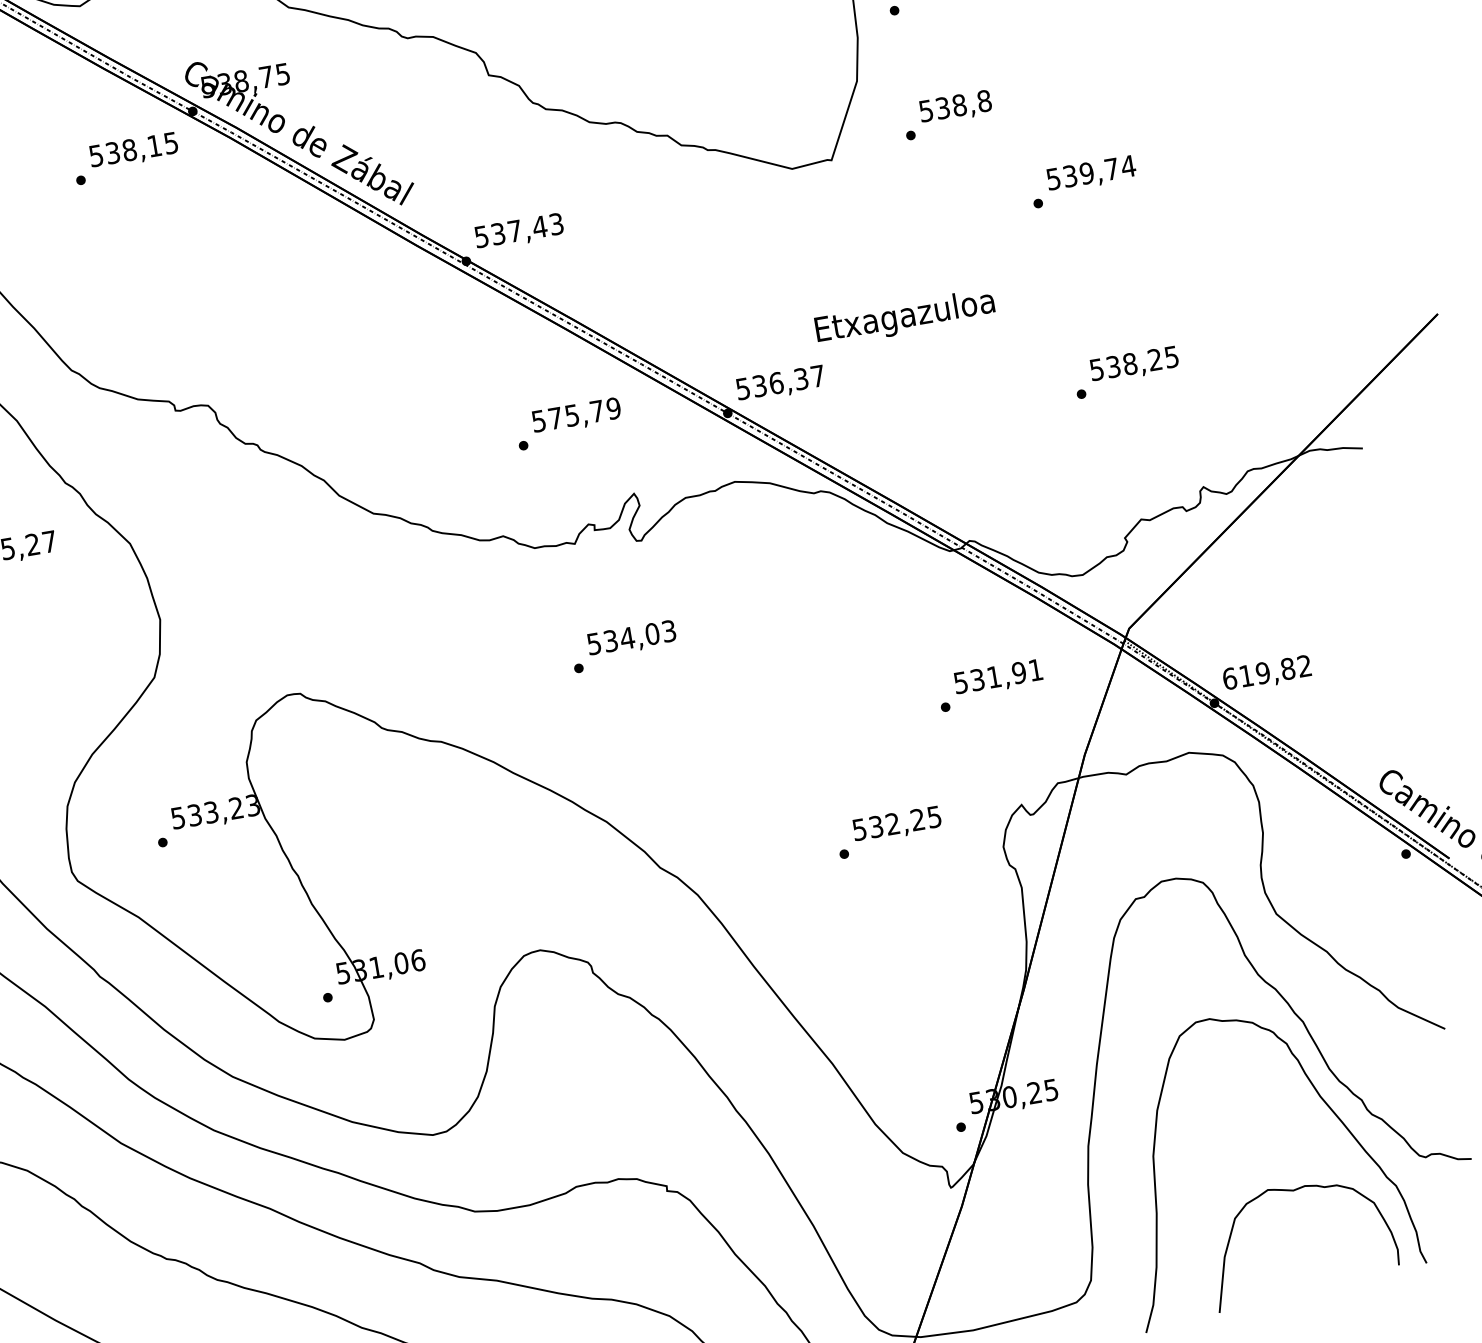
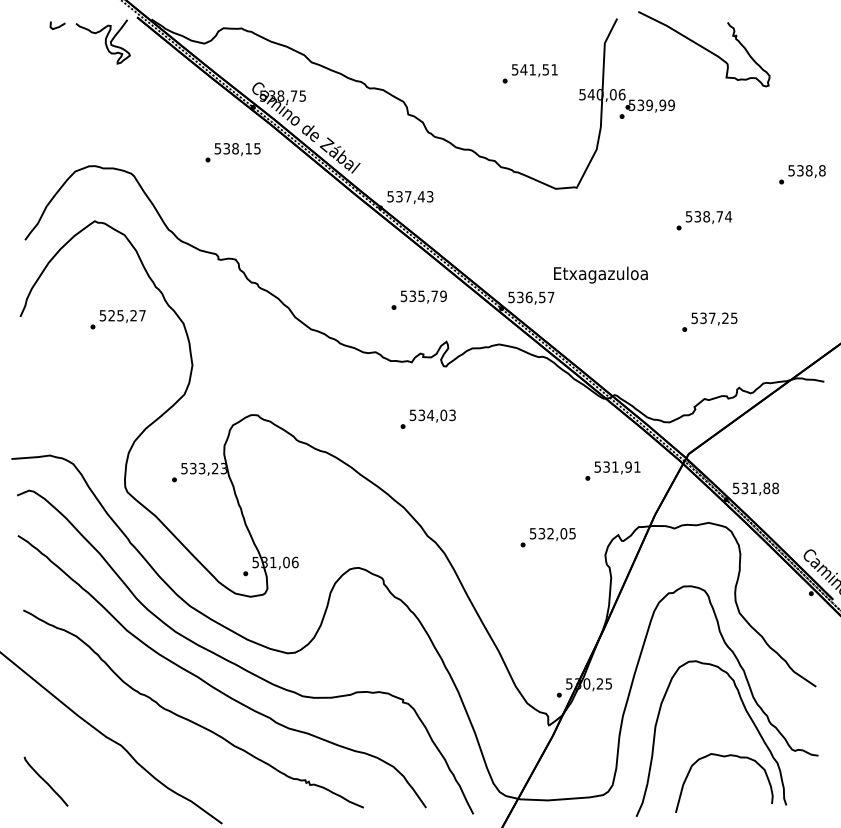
text: (948, 114) -> (802, 174), moved
text: (125, 158) -> (232, 152), moved
text: (1086, 172) -> (706, 216), 539,74 -> 538,74
text: (1130, 364) -> (712, 318), 538,25 -> 537,25
text: (801, 377) -> (542, 296), 536,37 -> 536,57
text: (555, 418) -> (412, 296), 575,79 -> 535,79
text: (1266, 672) -> (755, 488), 619,82 -> 531,88
text: (917, 819) -> (563, 533), 532,25 -> 532,05

